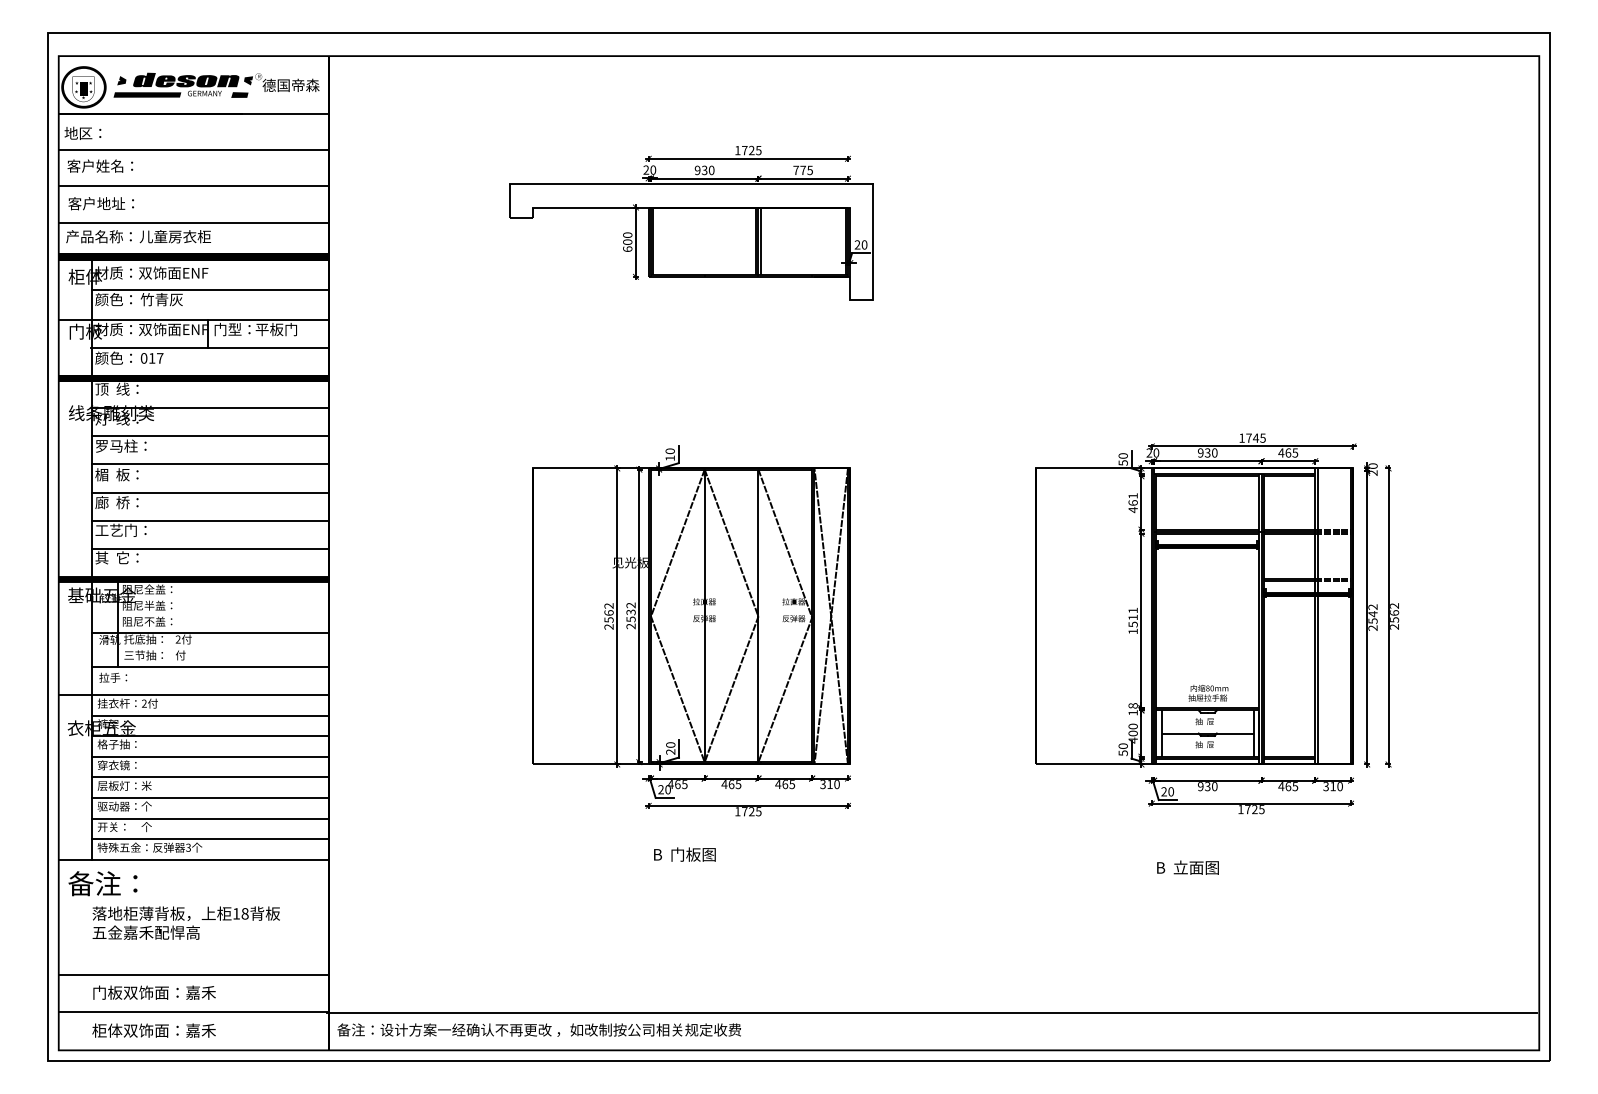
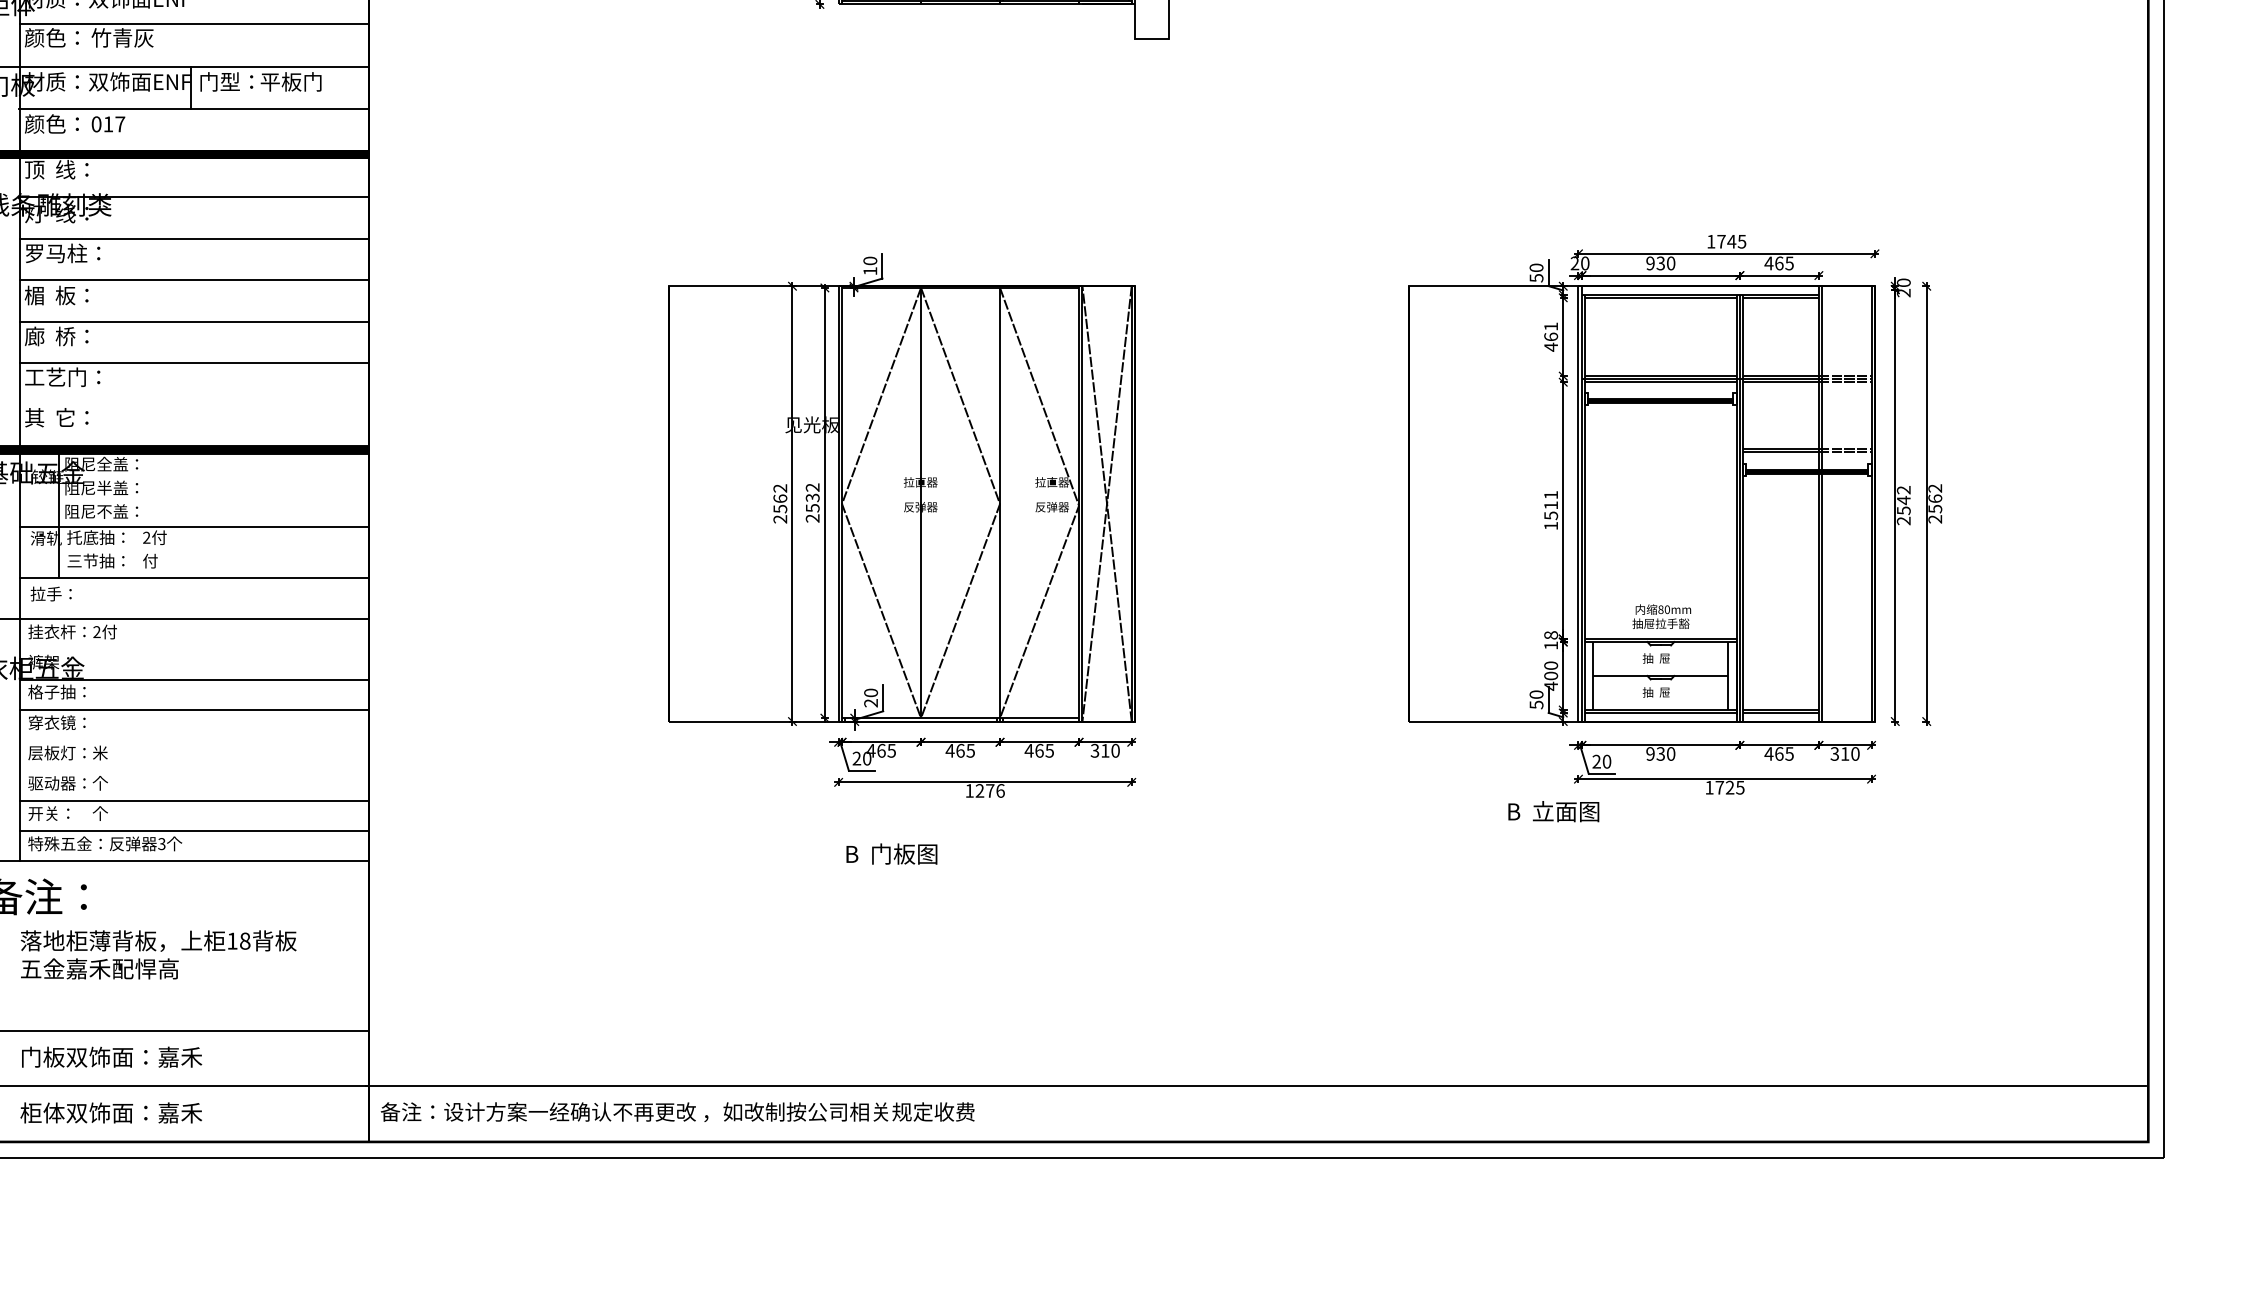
line: (210, 549) -> (194, 405), removed
line: (210, 715) -> (194, 649), removed
line: (210, 777) -> (194, 740), removed
line: (210, 797) -> (194, 770), removed
text: (751, 811) -> (989, 790), 1725 -> 1276
text: (1187, 867) -> (1553, 811), moved

